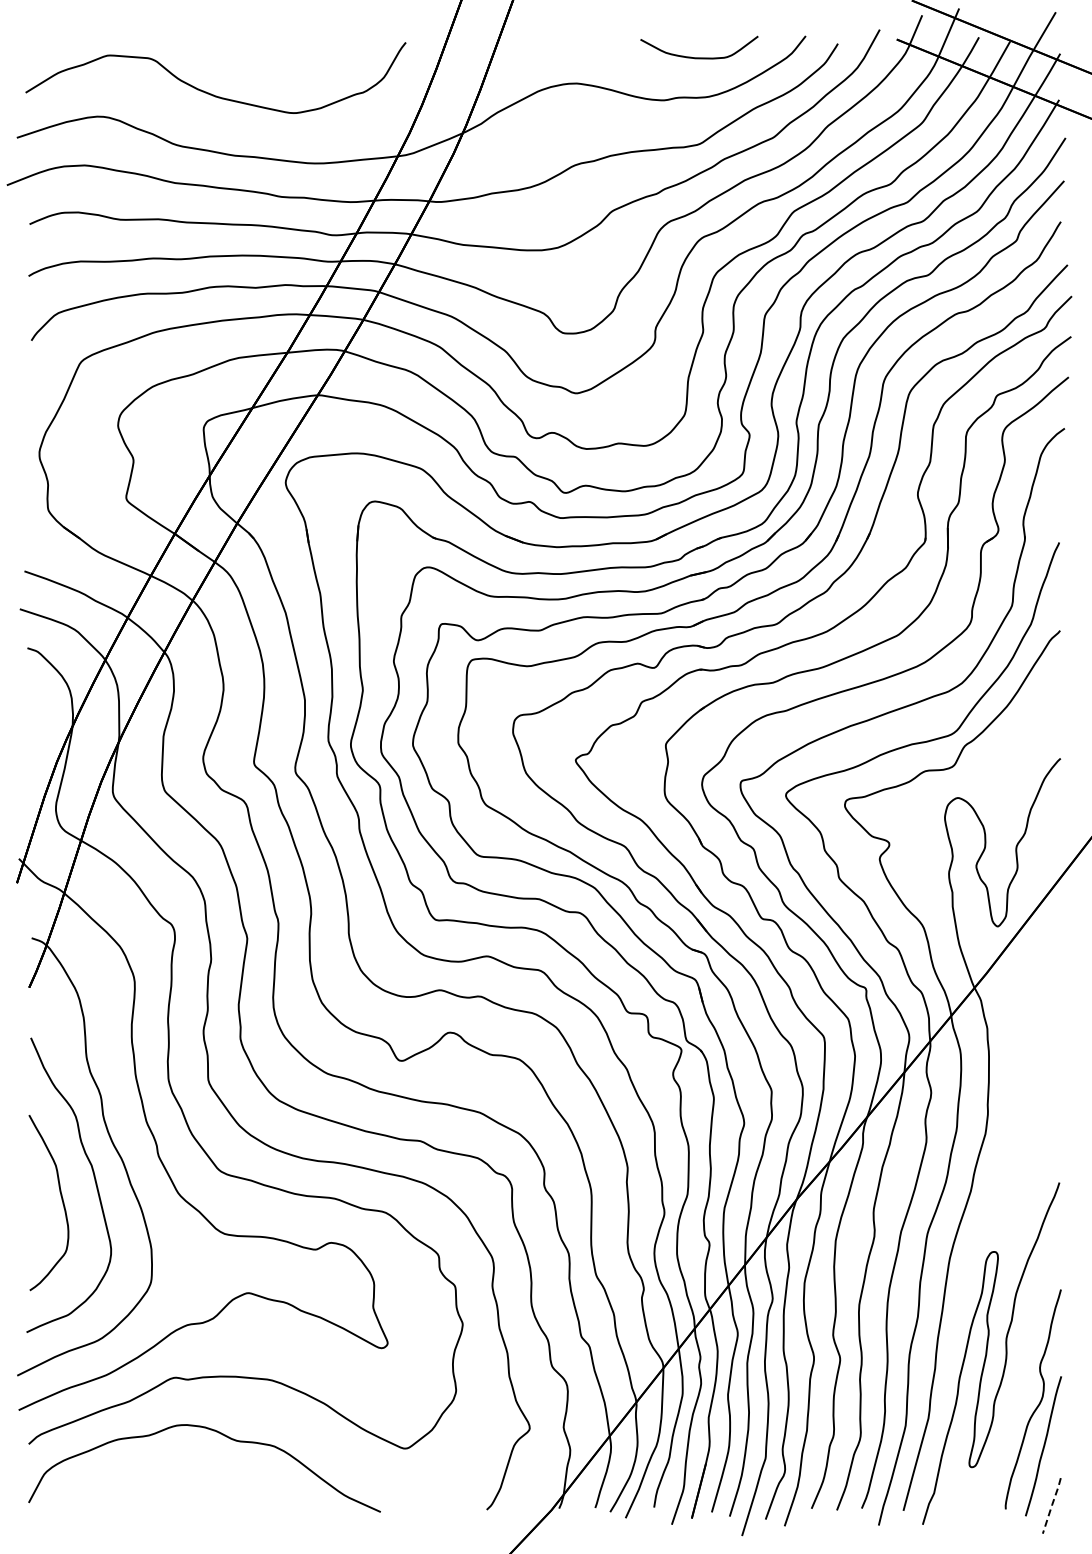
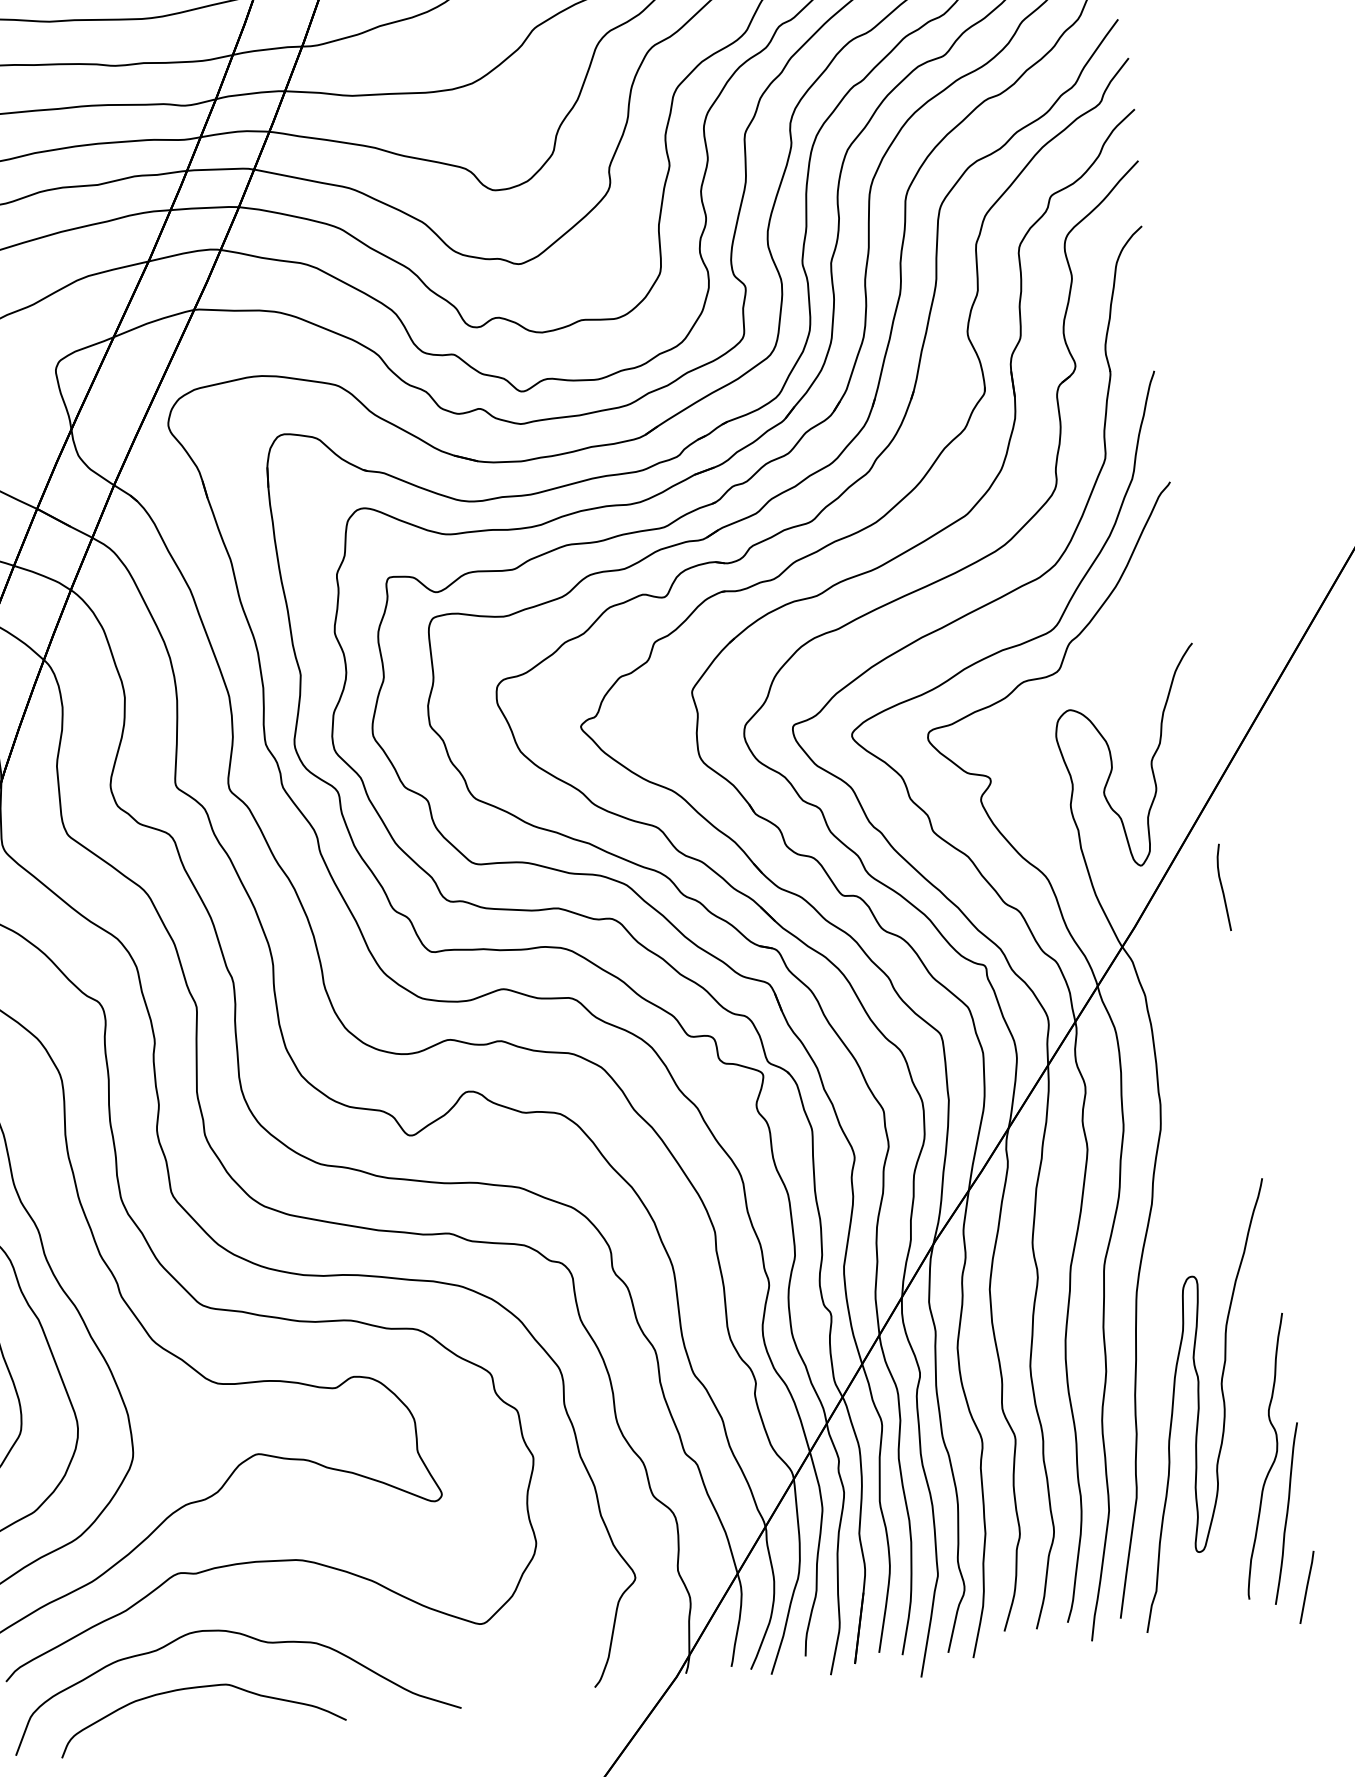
curve: (1058, 951) -> (1222, 886), added
curve: (176, 1469) -> (196, 1688), added
line: (1052, 1505) -> (1307, 1586), dashed -> solid

